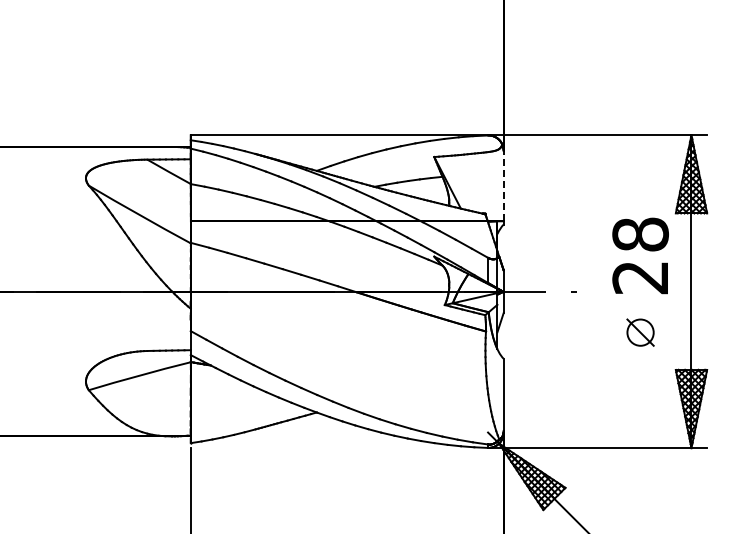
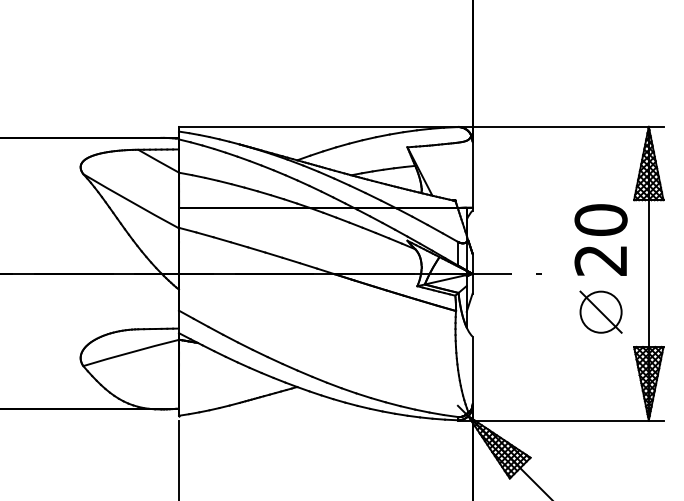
line: (503, 185) -> (472, 174), dashed -> solid
text: (640, 234) -> (600, 220), 28 -> 20
part: (640, 332) -> (600, 311), size x1.67

